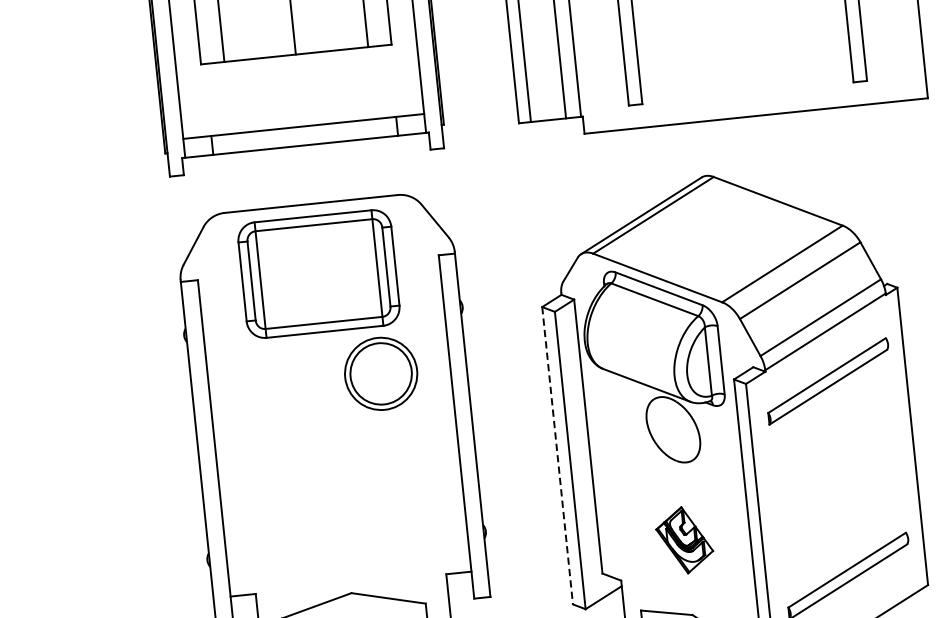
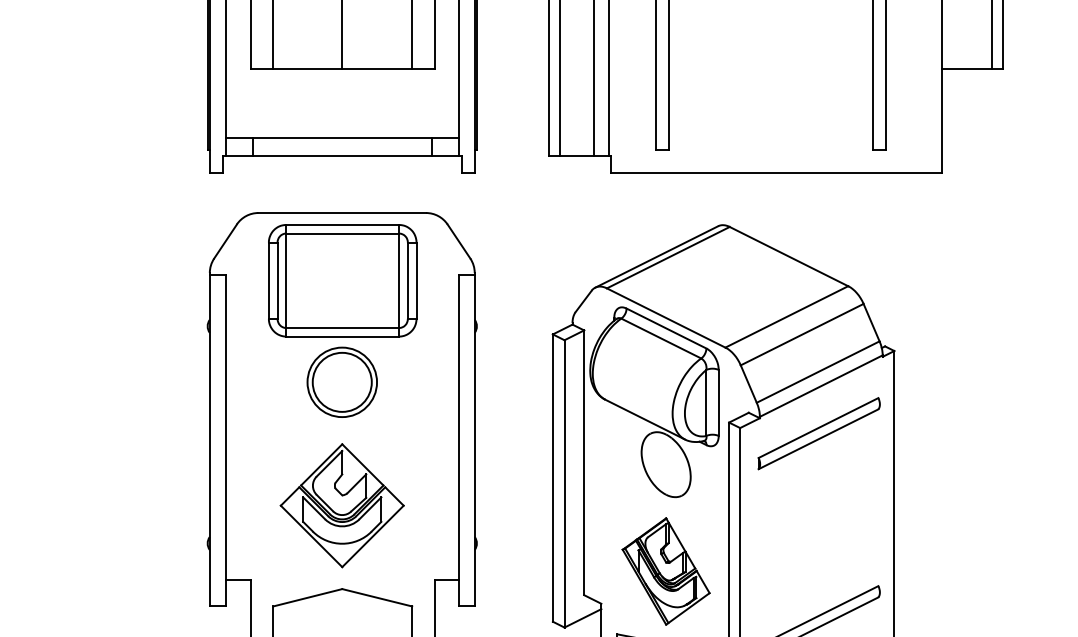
part: (380, 373) -> (341, 381), moved
line: (557, 456) -> (552, 478), dashed -> solid
part: (341, 506) -> (341, 505), added
part: (684, 540) -> (665, 571), size x1.67

